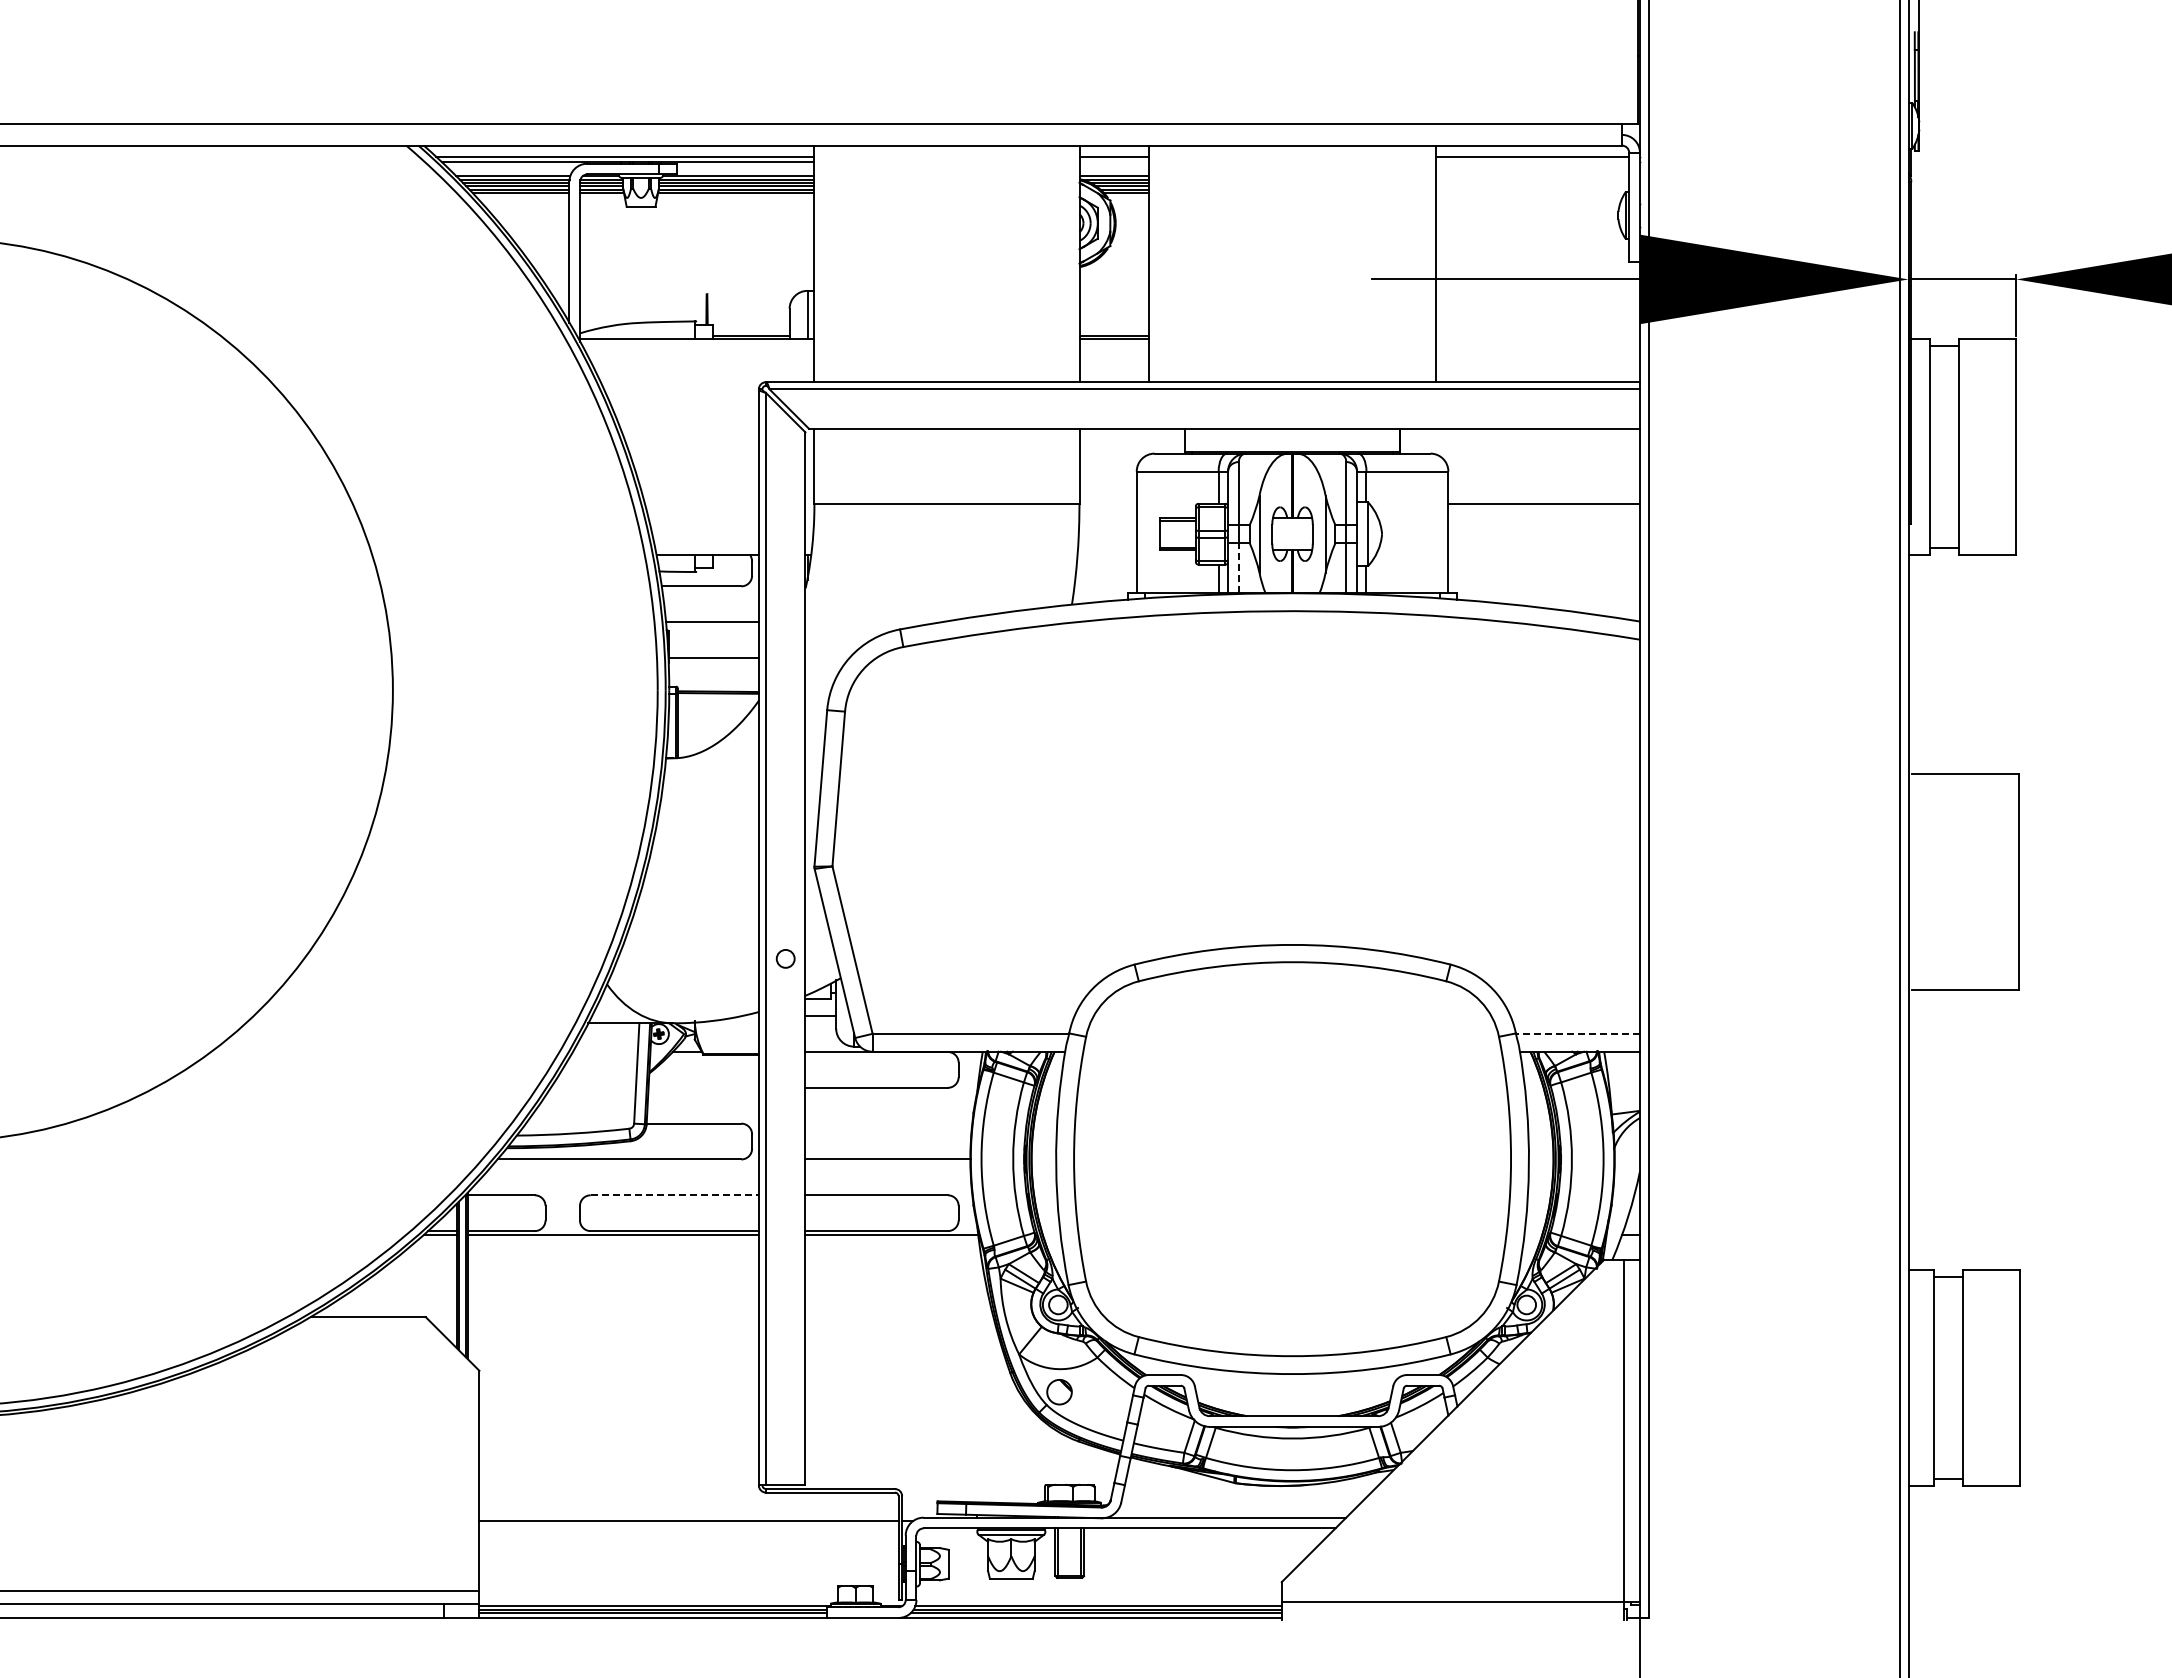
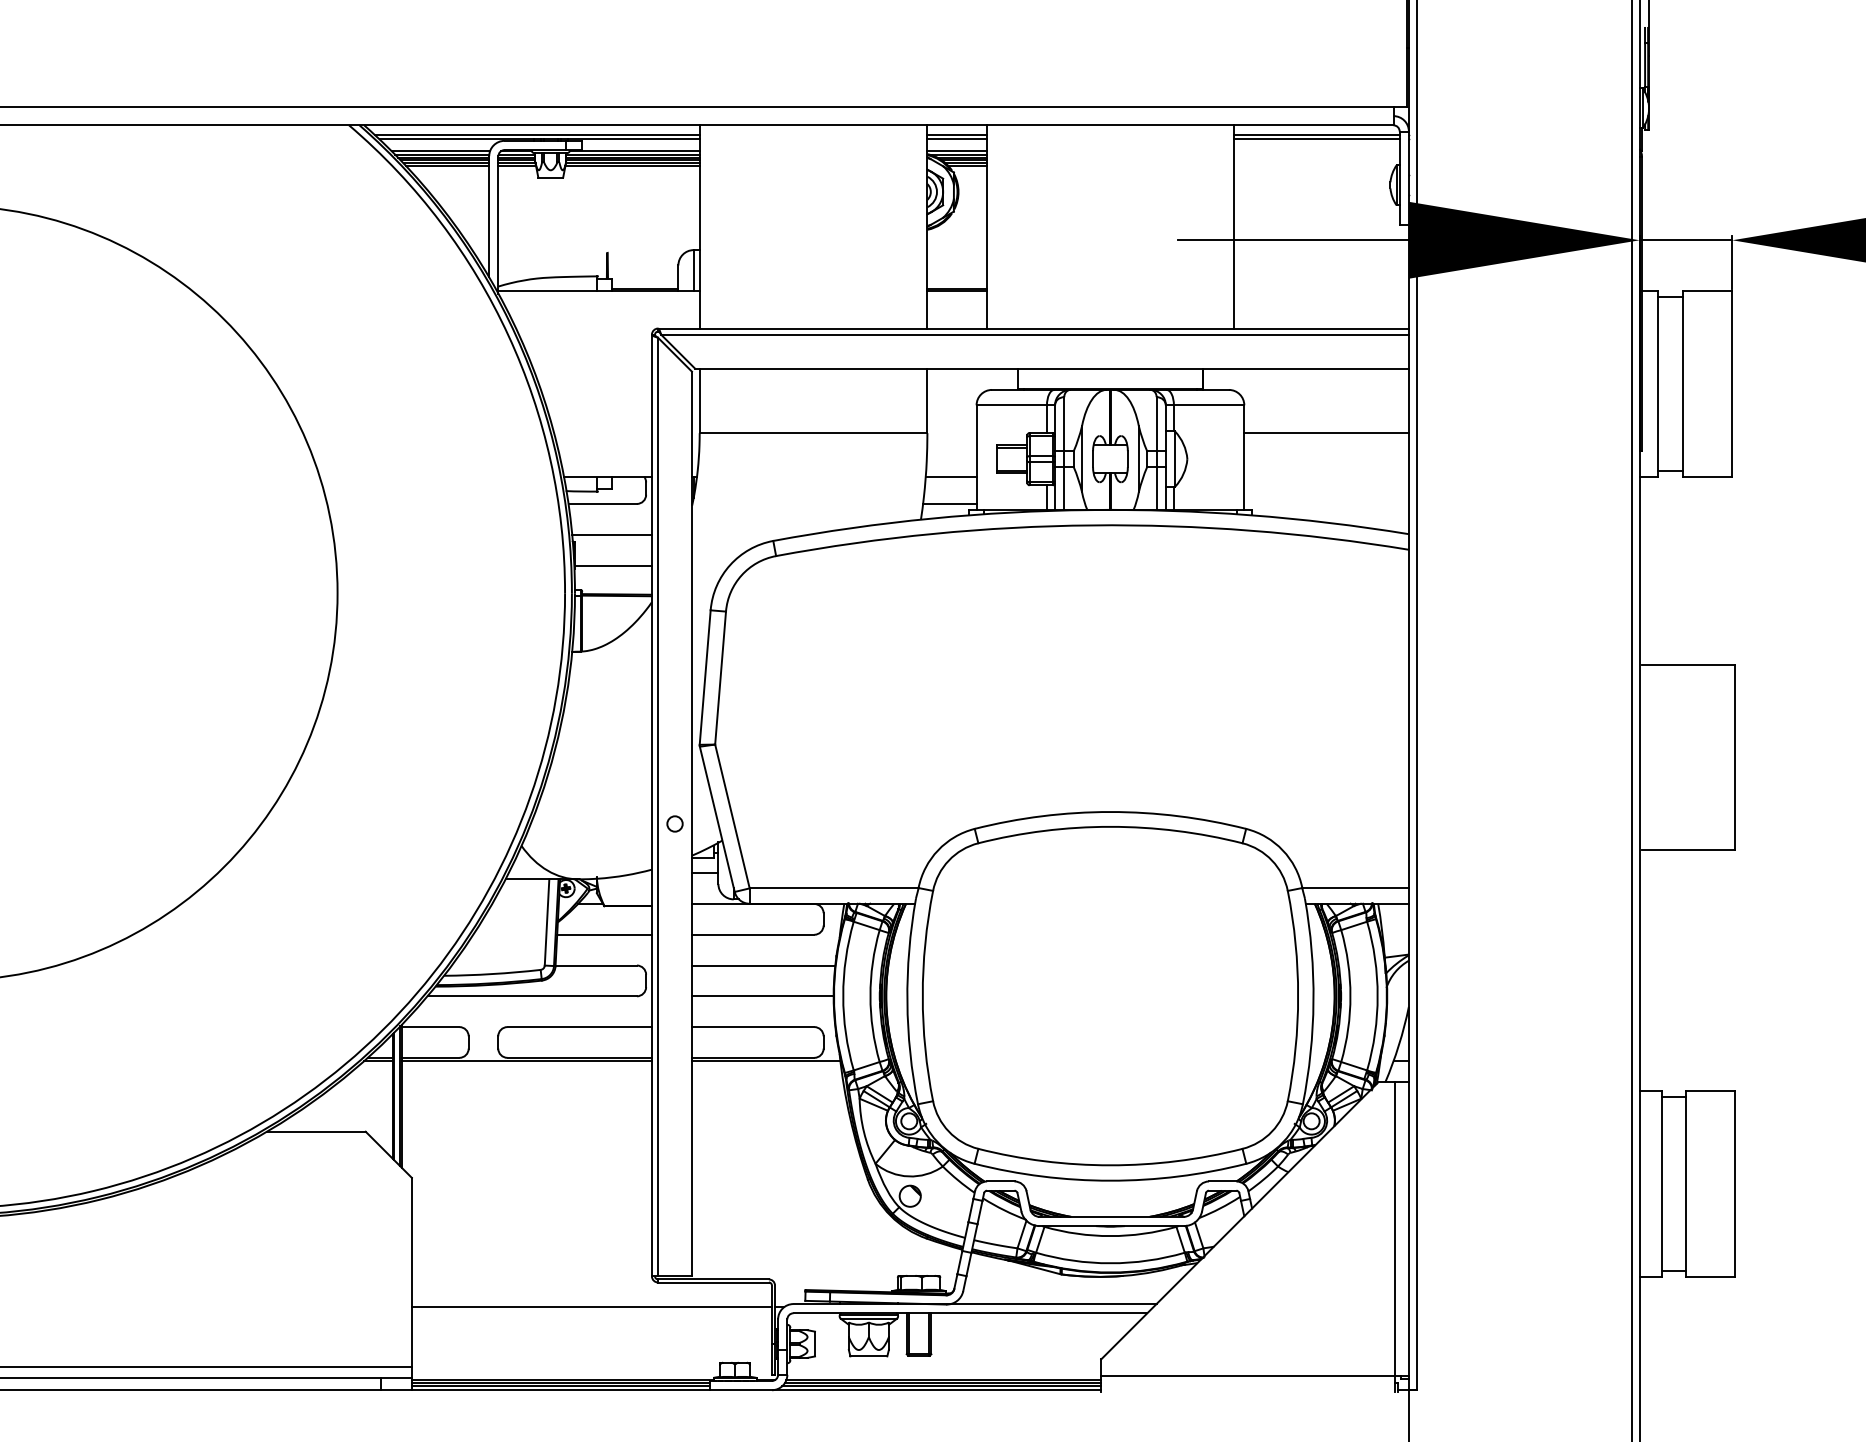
line: (1114, 161) -> (957, 138), added
line: (1532, 161) -> (1316, 138), added
line: (1106, 554) -> (950, 476), added
line: (1238, 567) -> (1064, 487), dashed -> solid
line: (1105, 586) -> (949, 504), added
line: (1577, 1033) -> (1355, 888), dashed -> solid
line: (703, 1087) -> (604, 934), added
line: (888, 1123) -> (763, 965), added
line: (675, 1195) -> (580, 1027), dashed -> solid

